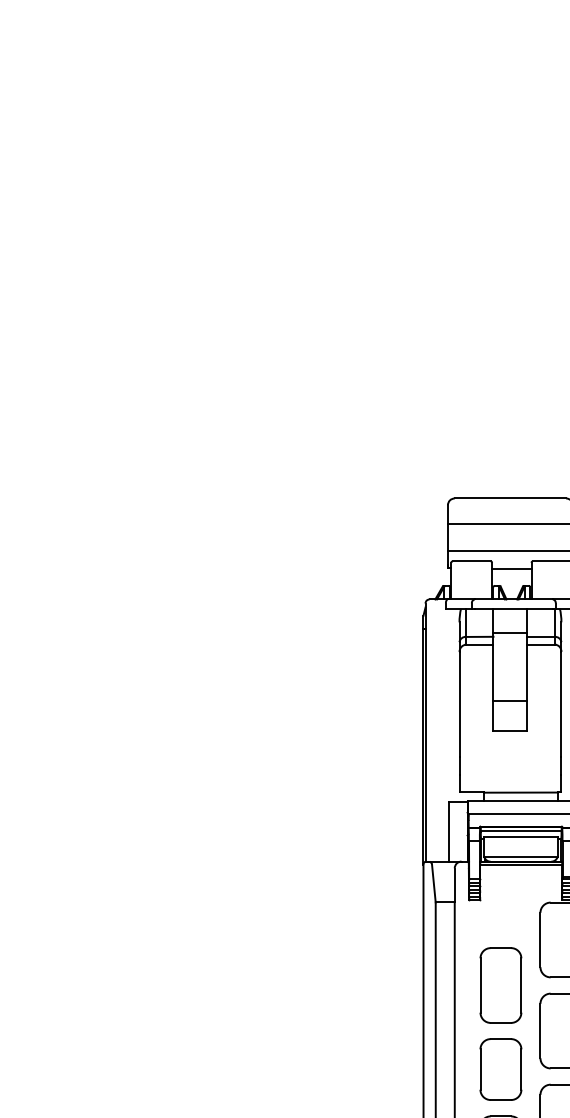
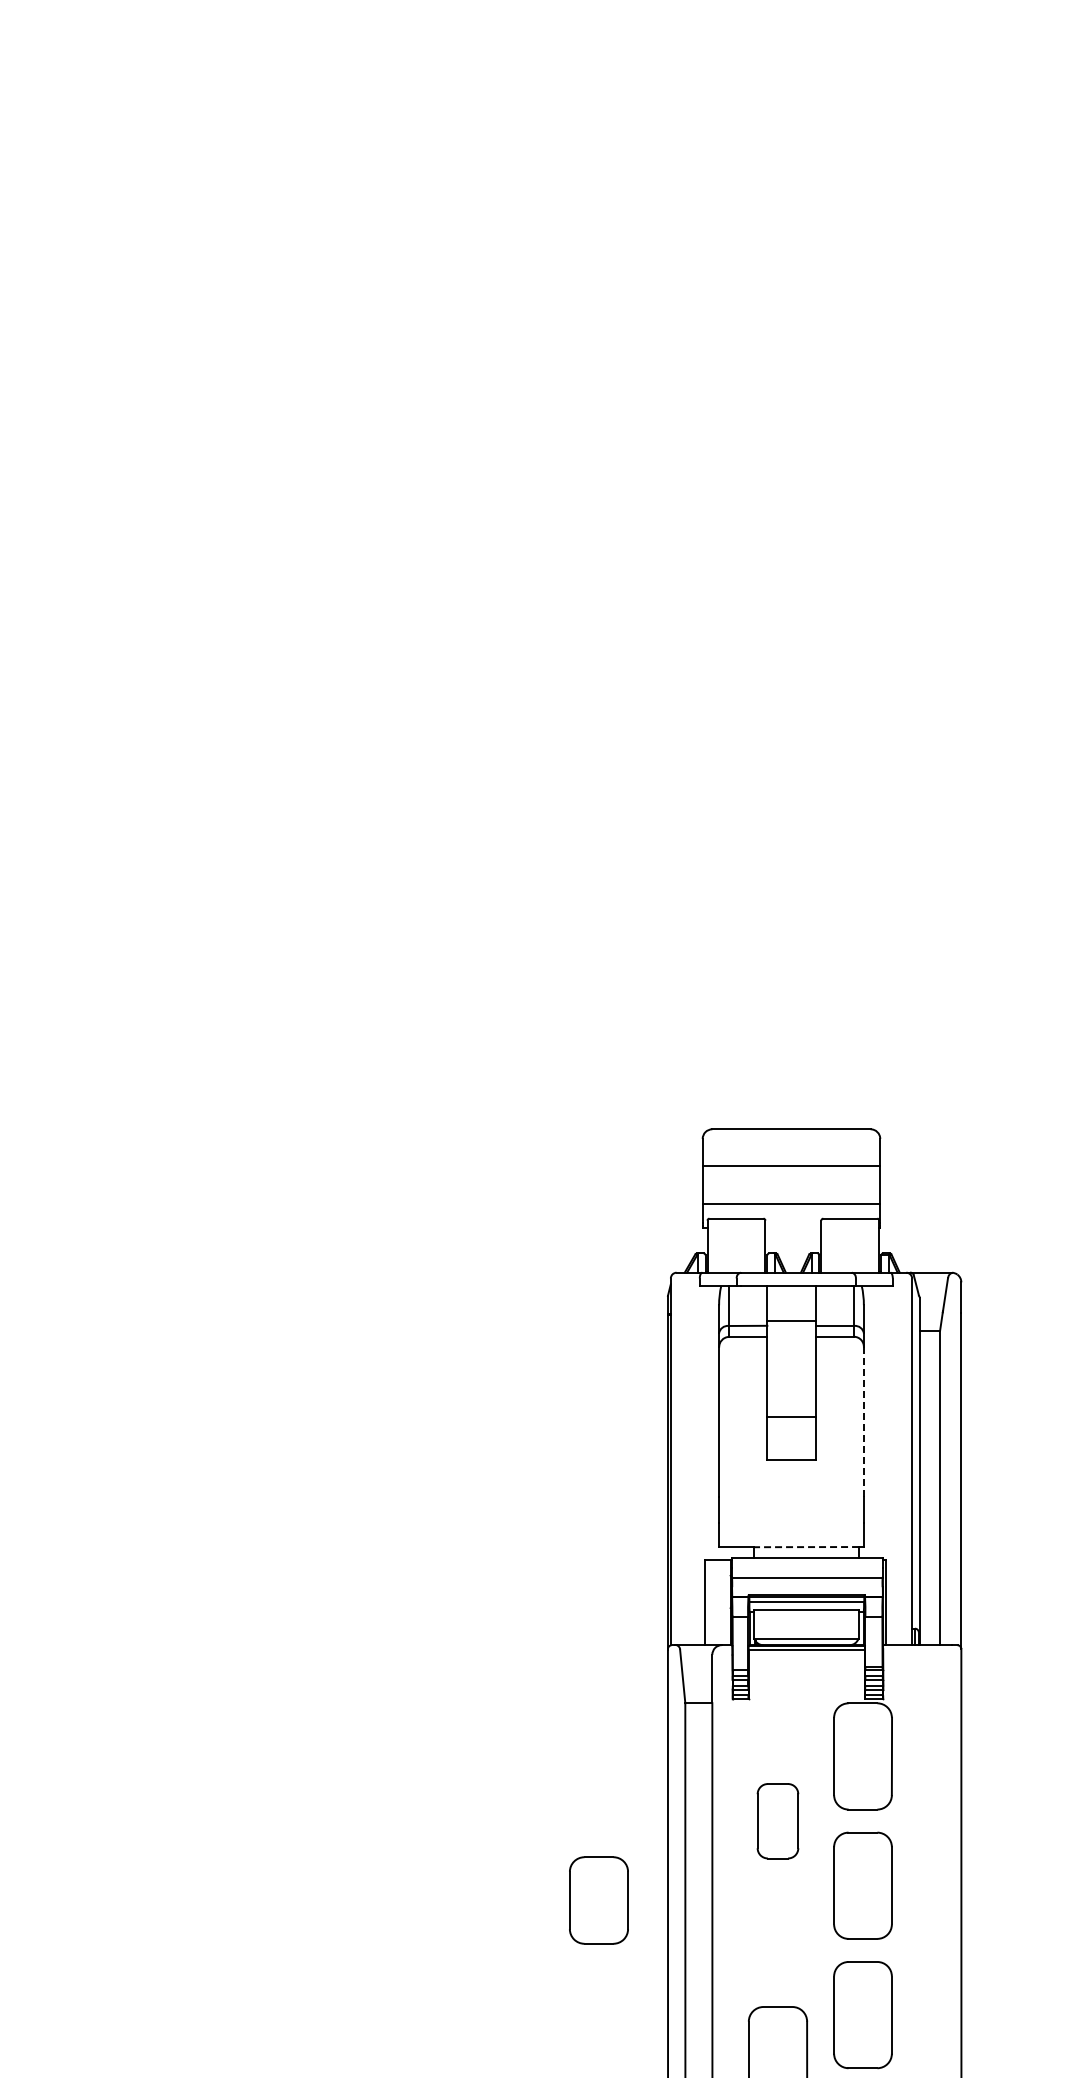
line: (511, 569) -> (793, 1229), removed
line: (561, 704) -> (863, 1422), solid -> dashed
line: (521, 792) -> (806, 1547), solid -> dashed
part: (500, 985) -> (777, 1821), size x0.7
part: (500, 1069) -> (598, 1900), moved

